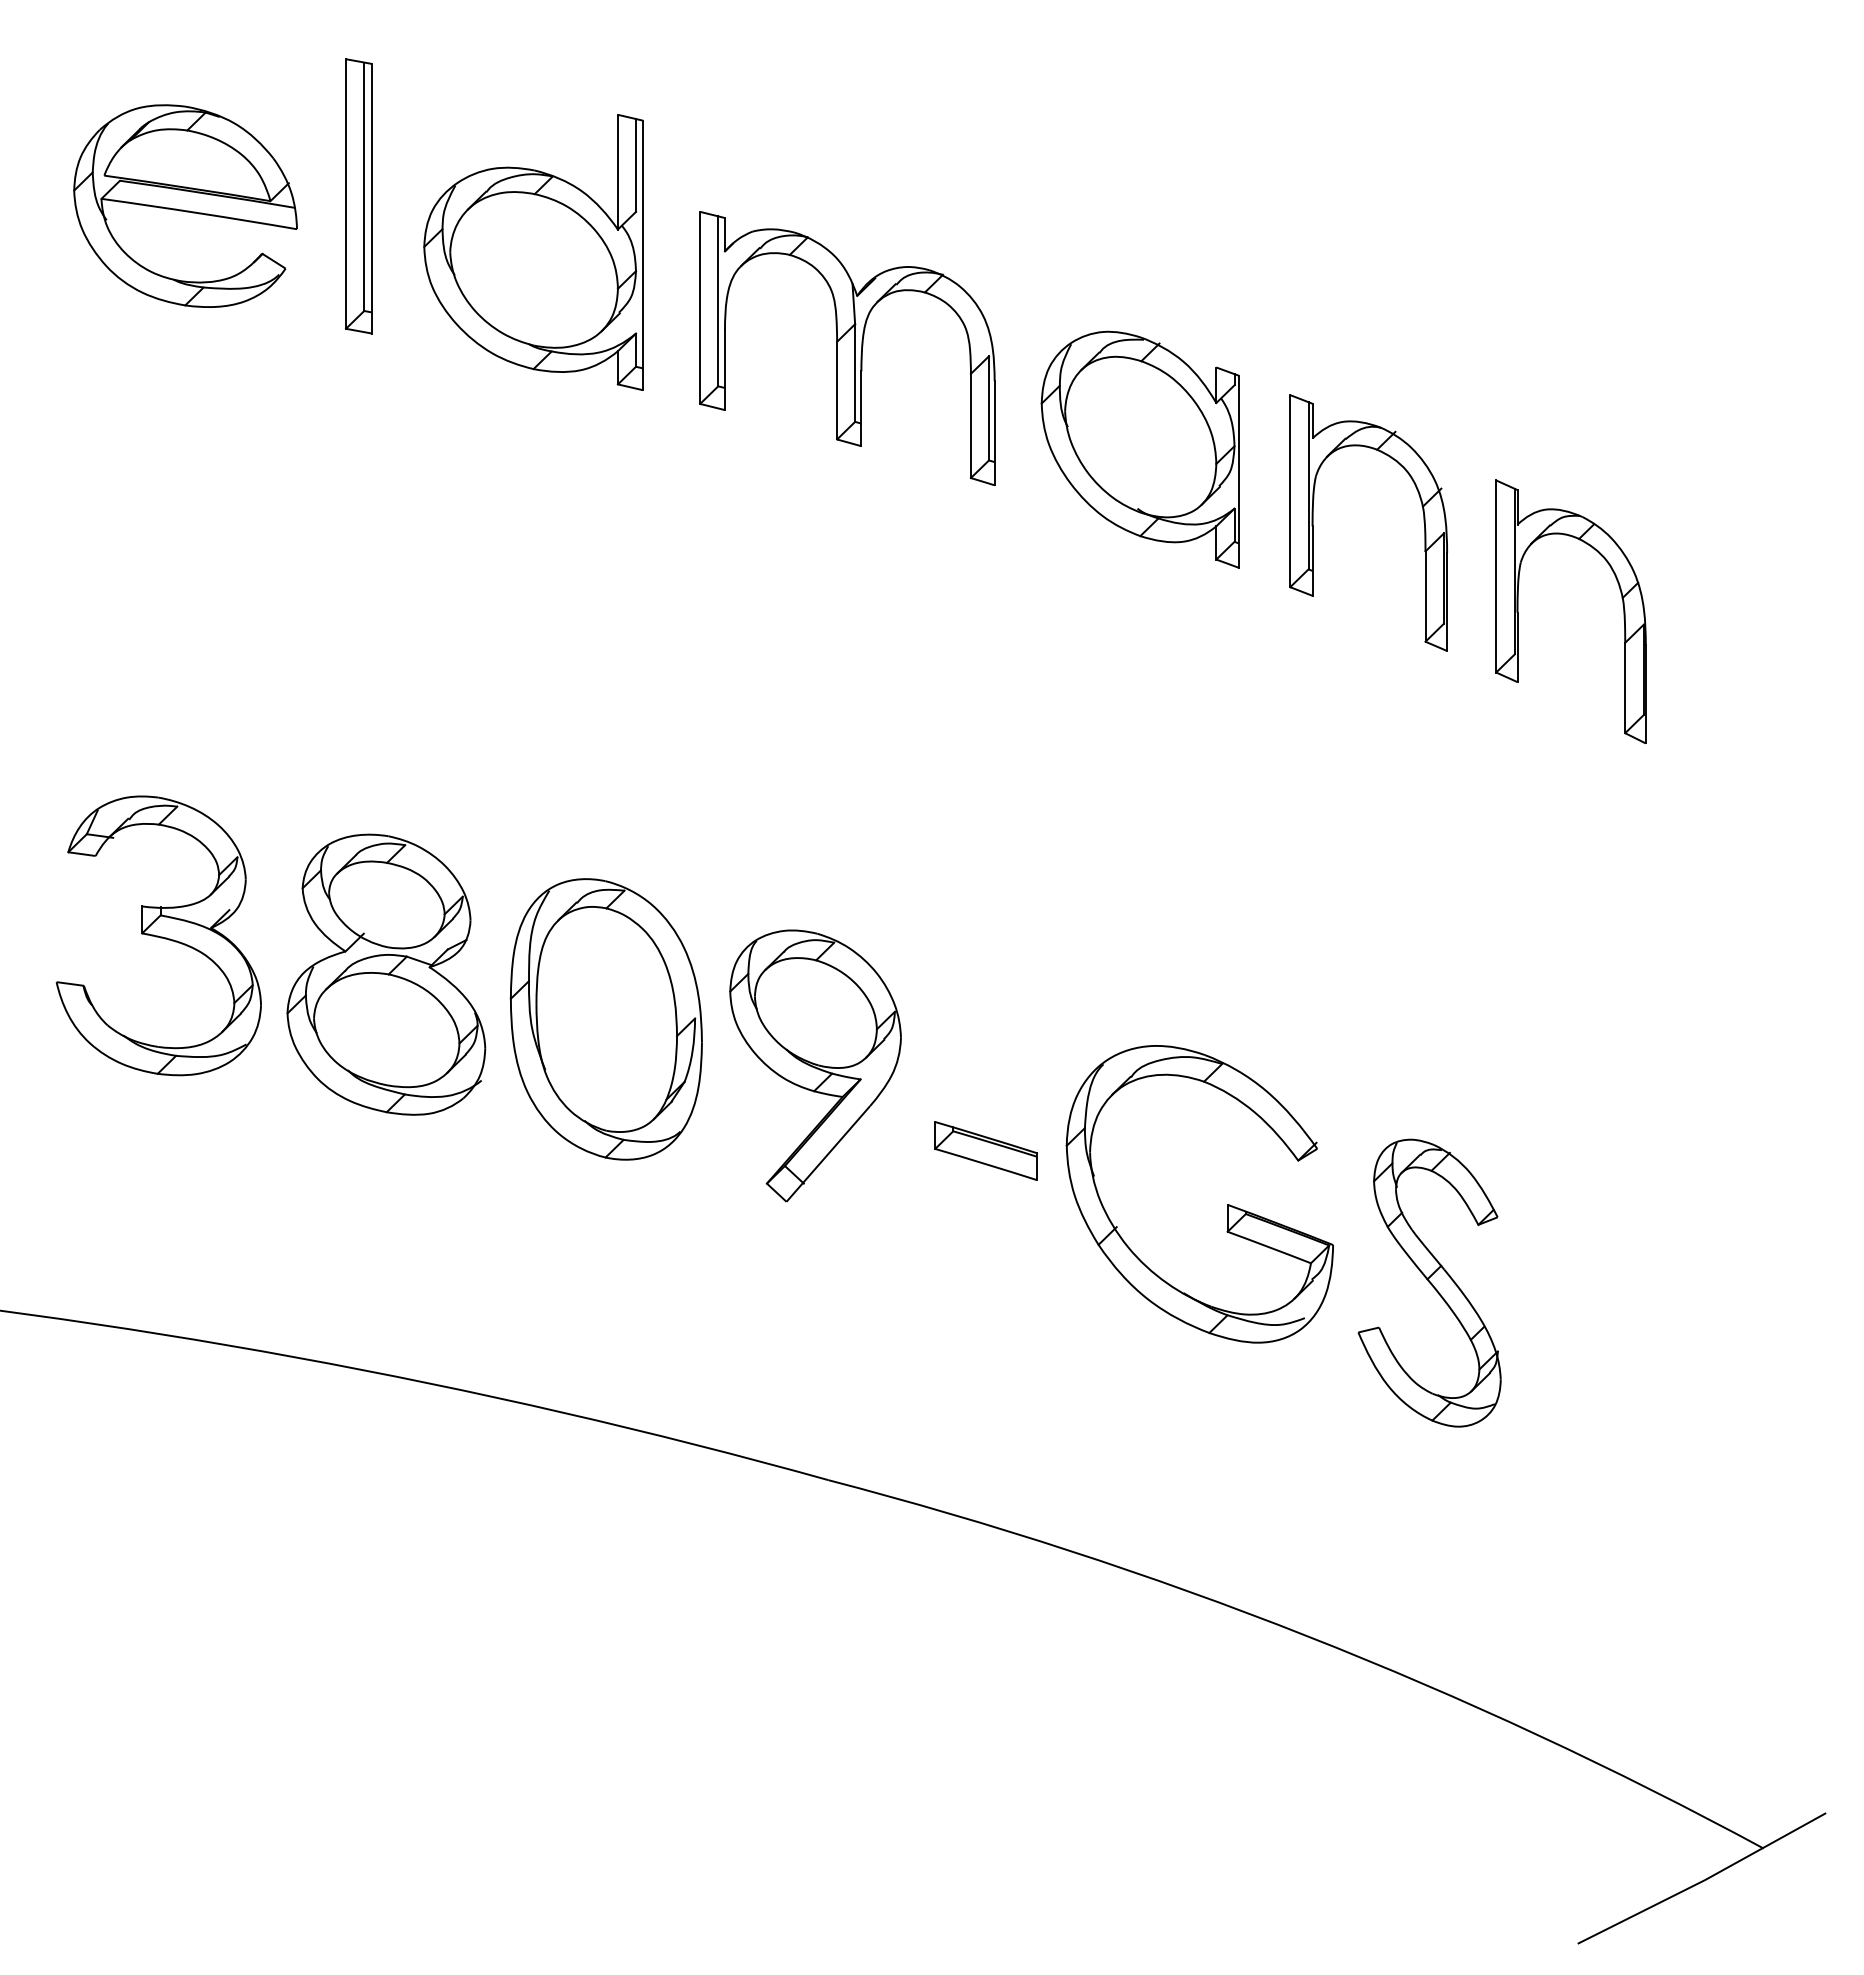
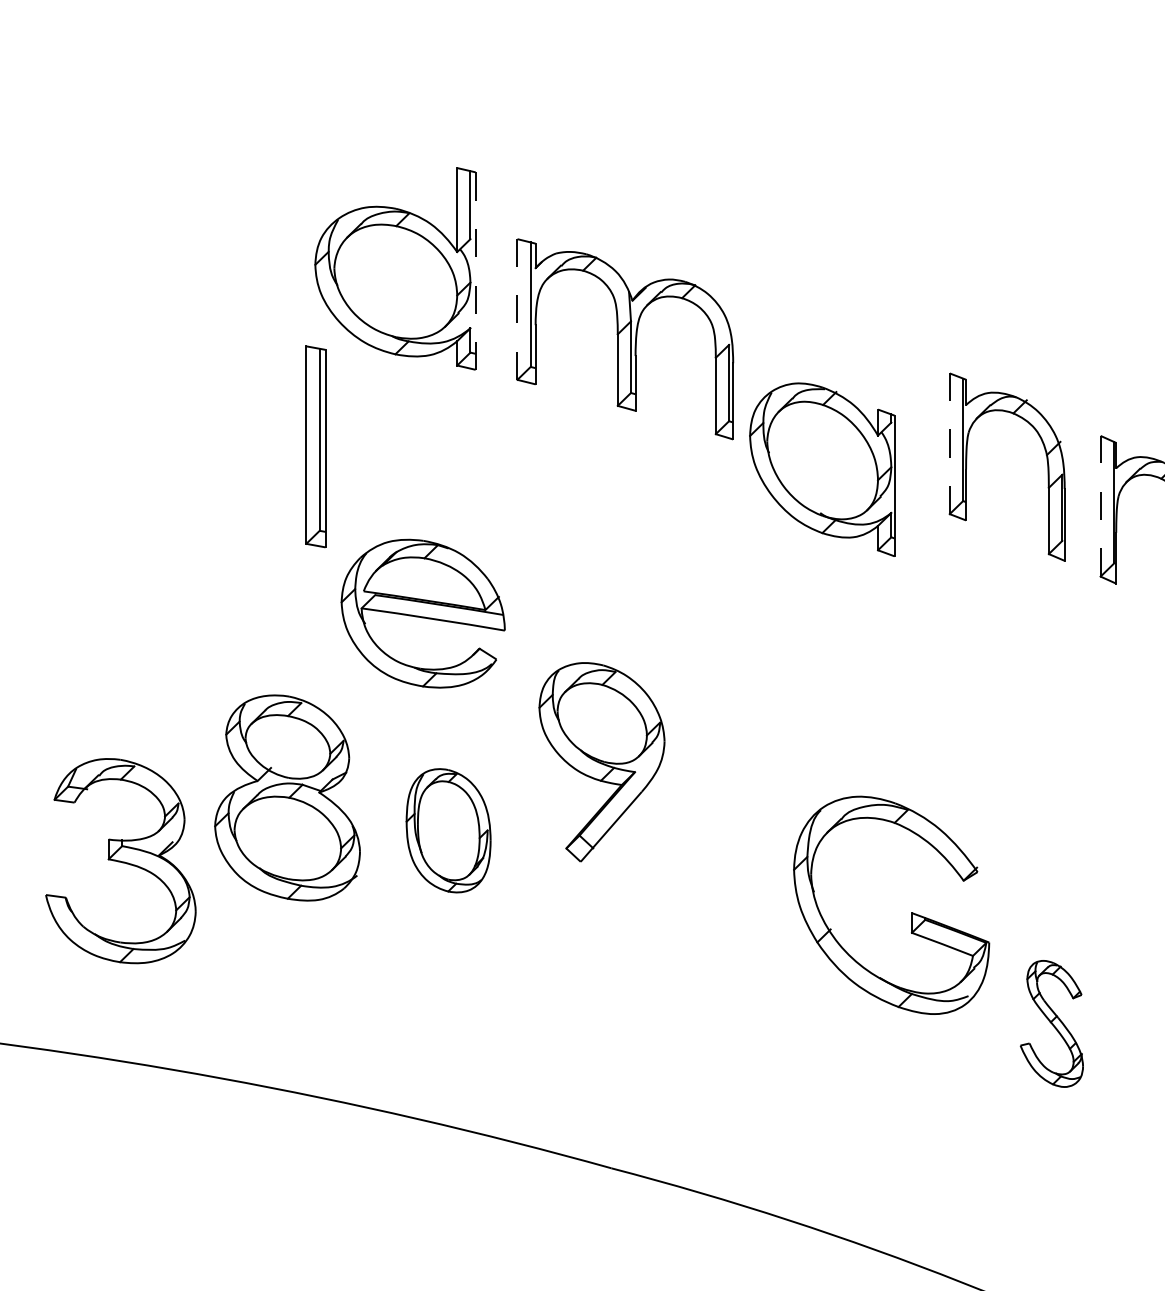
part: (358, 196) -> (315, 446), moved
part: (185, 205) -> (423, 613), moved
line: (643, 255) -> (475, 271), solid -> dashed
line: (700, 307) -> (517, 309), solid -> dashed
part: (1139, 449) -> (821, 469), moved
line: (1290, 490) -> (949, 443), solid -> dashed
line: (1496, 576) -> (1100, 506), solid -> dashed
part: (158, 935) -> (120, 860), moved
part: (605, 1019) -> (448, 830), size x0.6
part: (815, 1065) -> (601, 761), moved
part: (985, 1150) -> (726, 926), removed
part: (1227, 1204) -> (911, 912), moved
part: (1429, 1282) -> (1051, 1023), size x0.6

